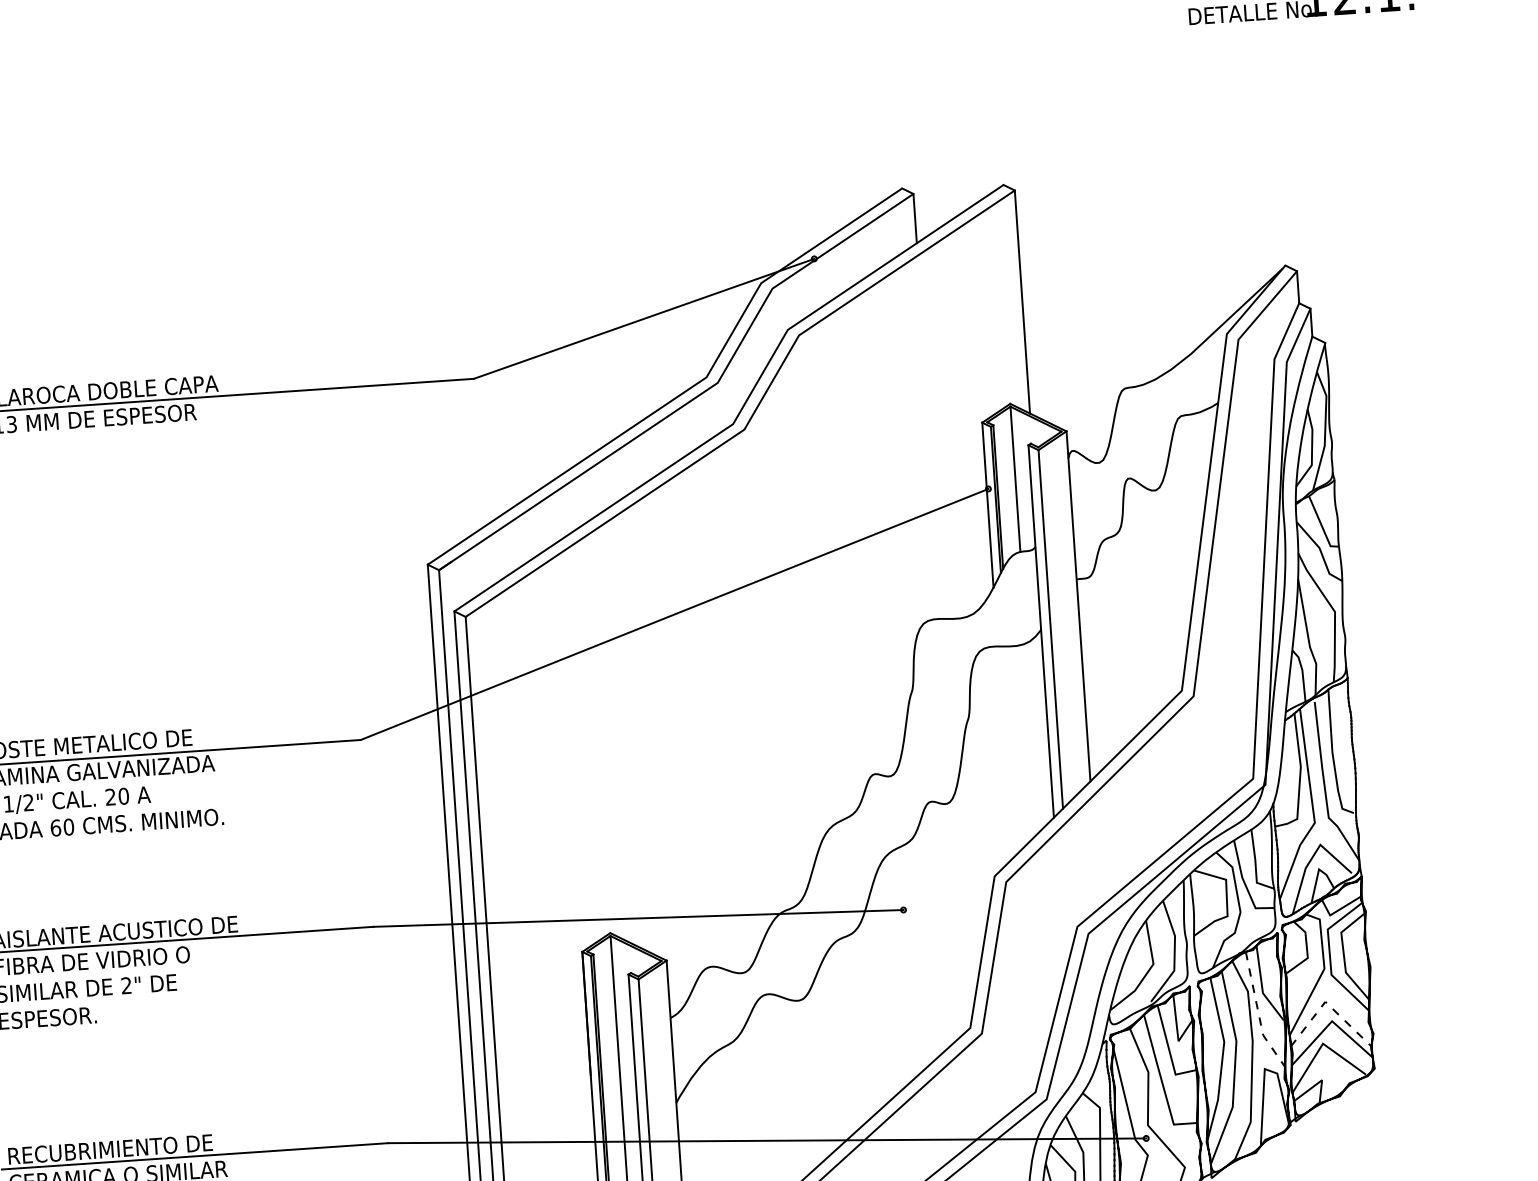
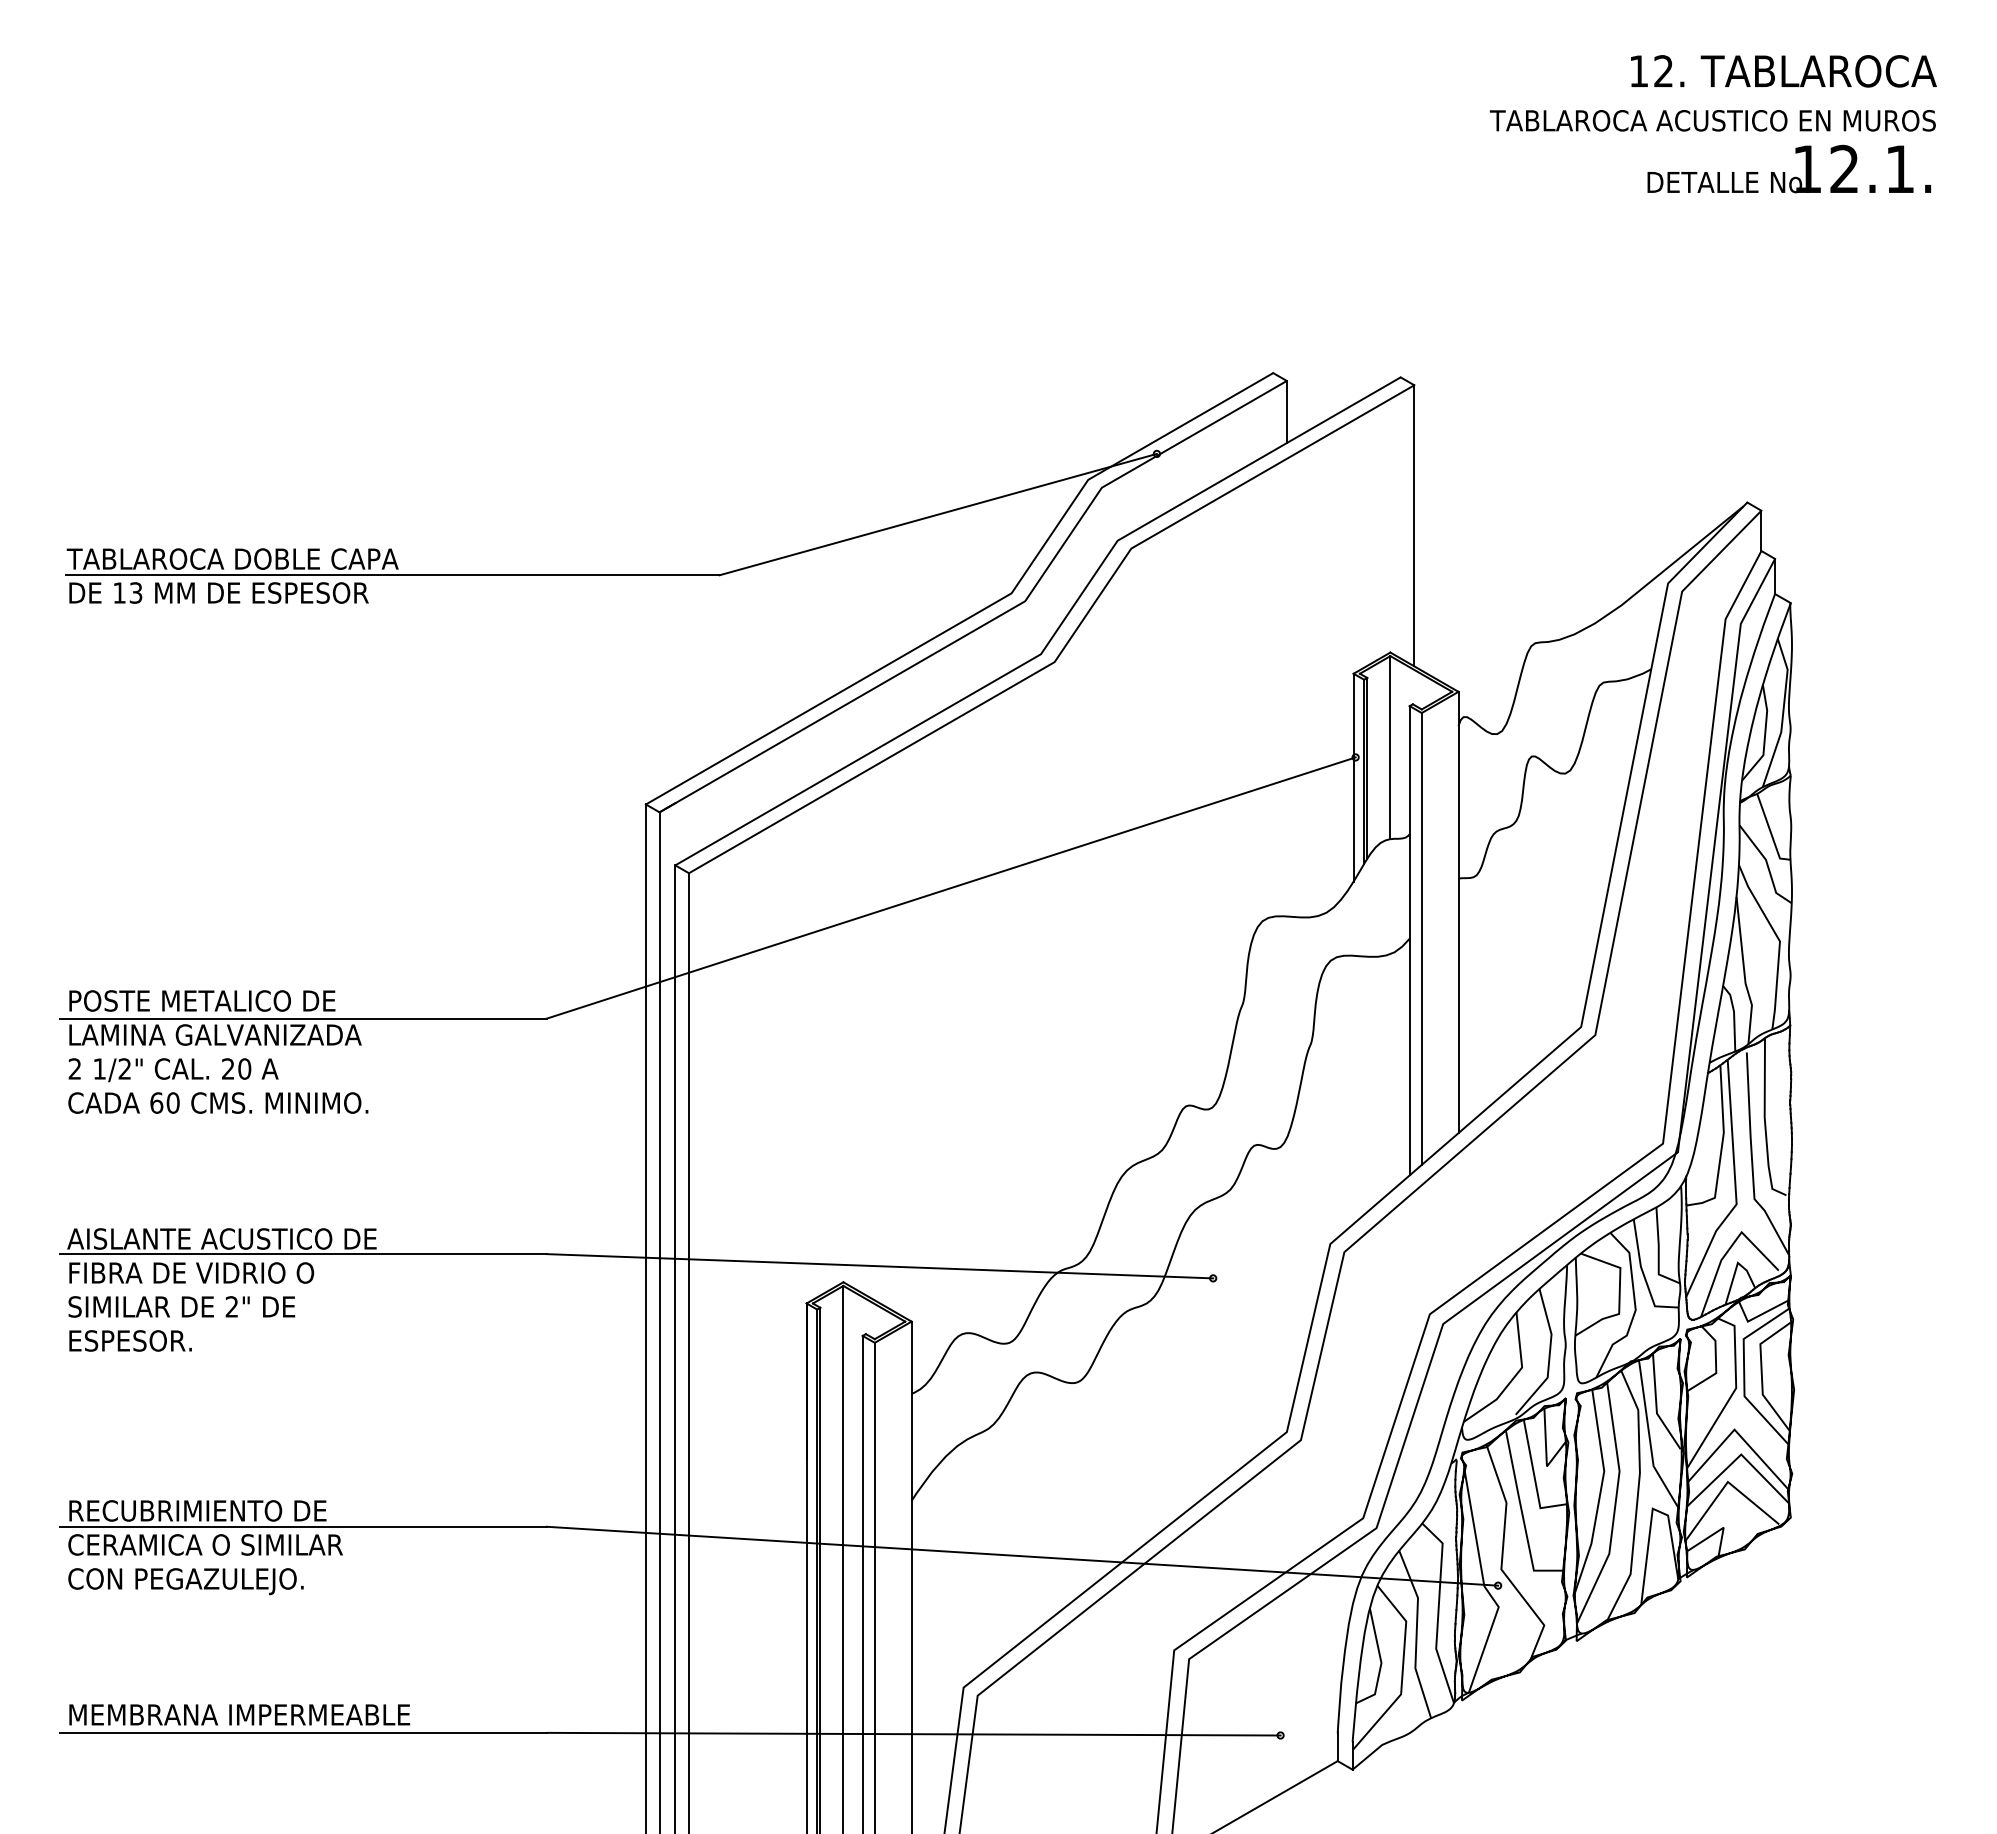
line: (1327, 1004) -> (1737, 1433), dashed -> solid
line: (1258, 1013) -> (1649, 1438), dashed -> solid

